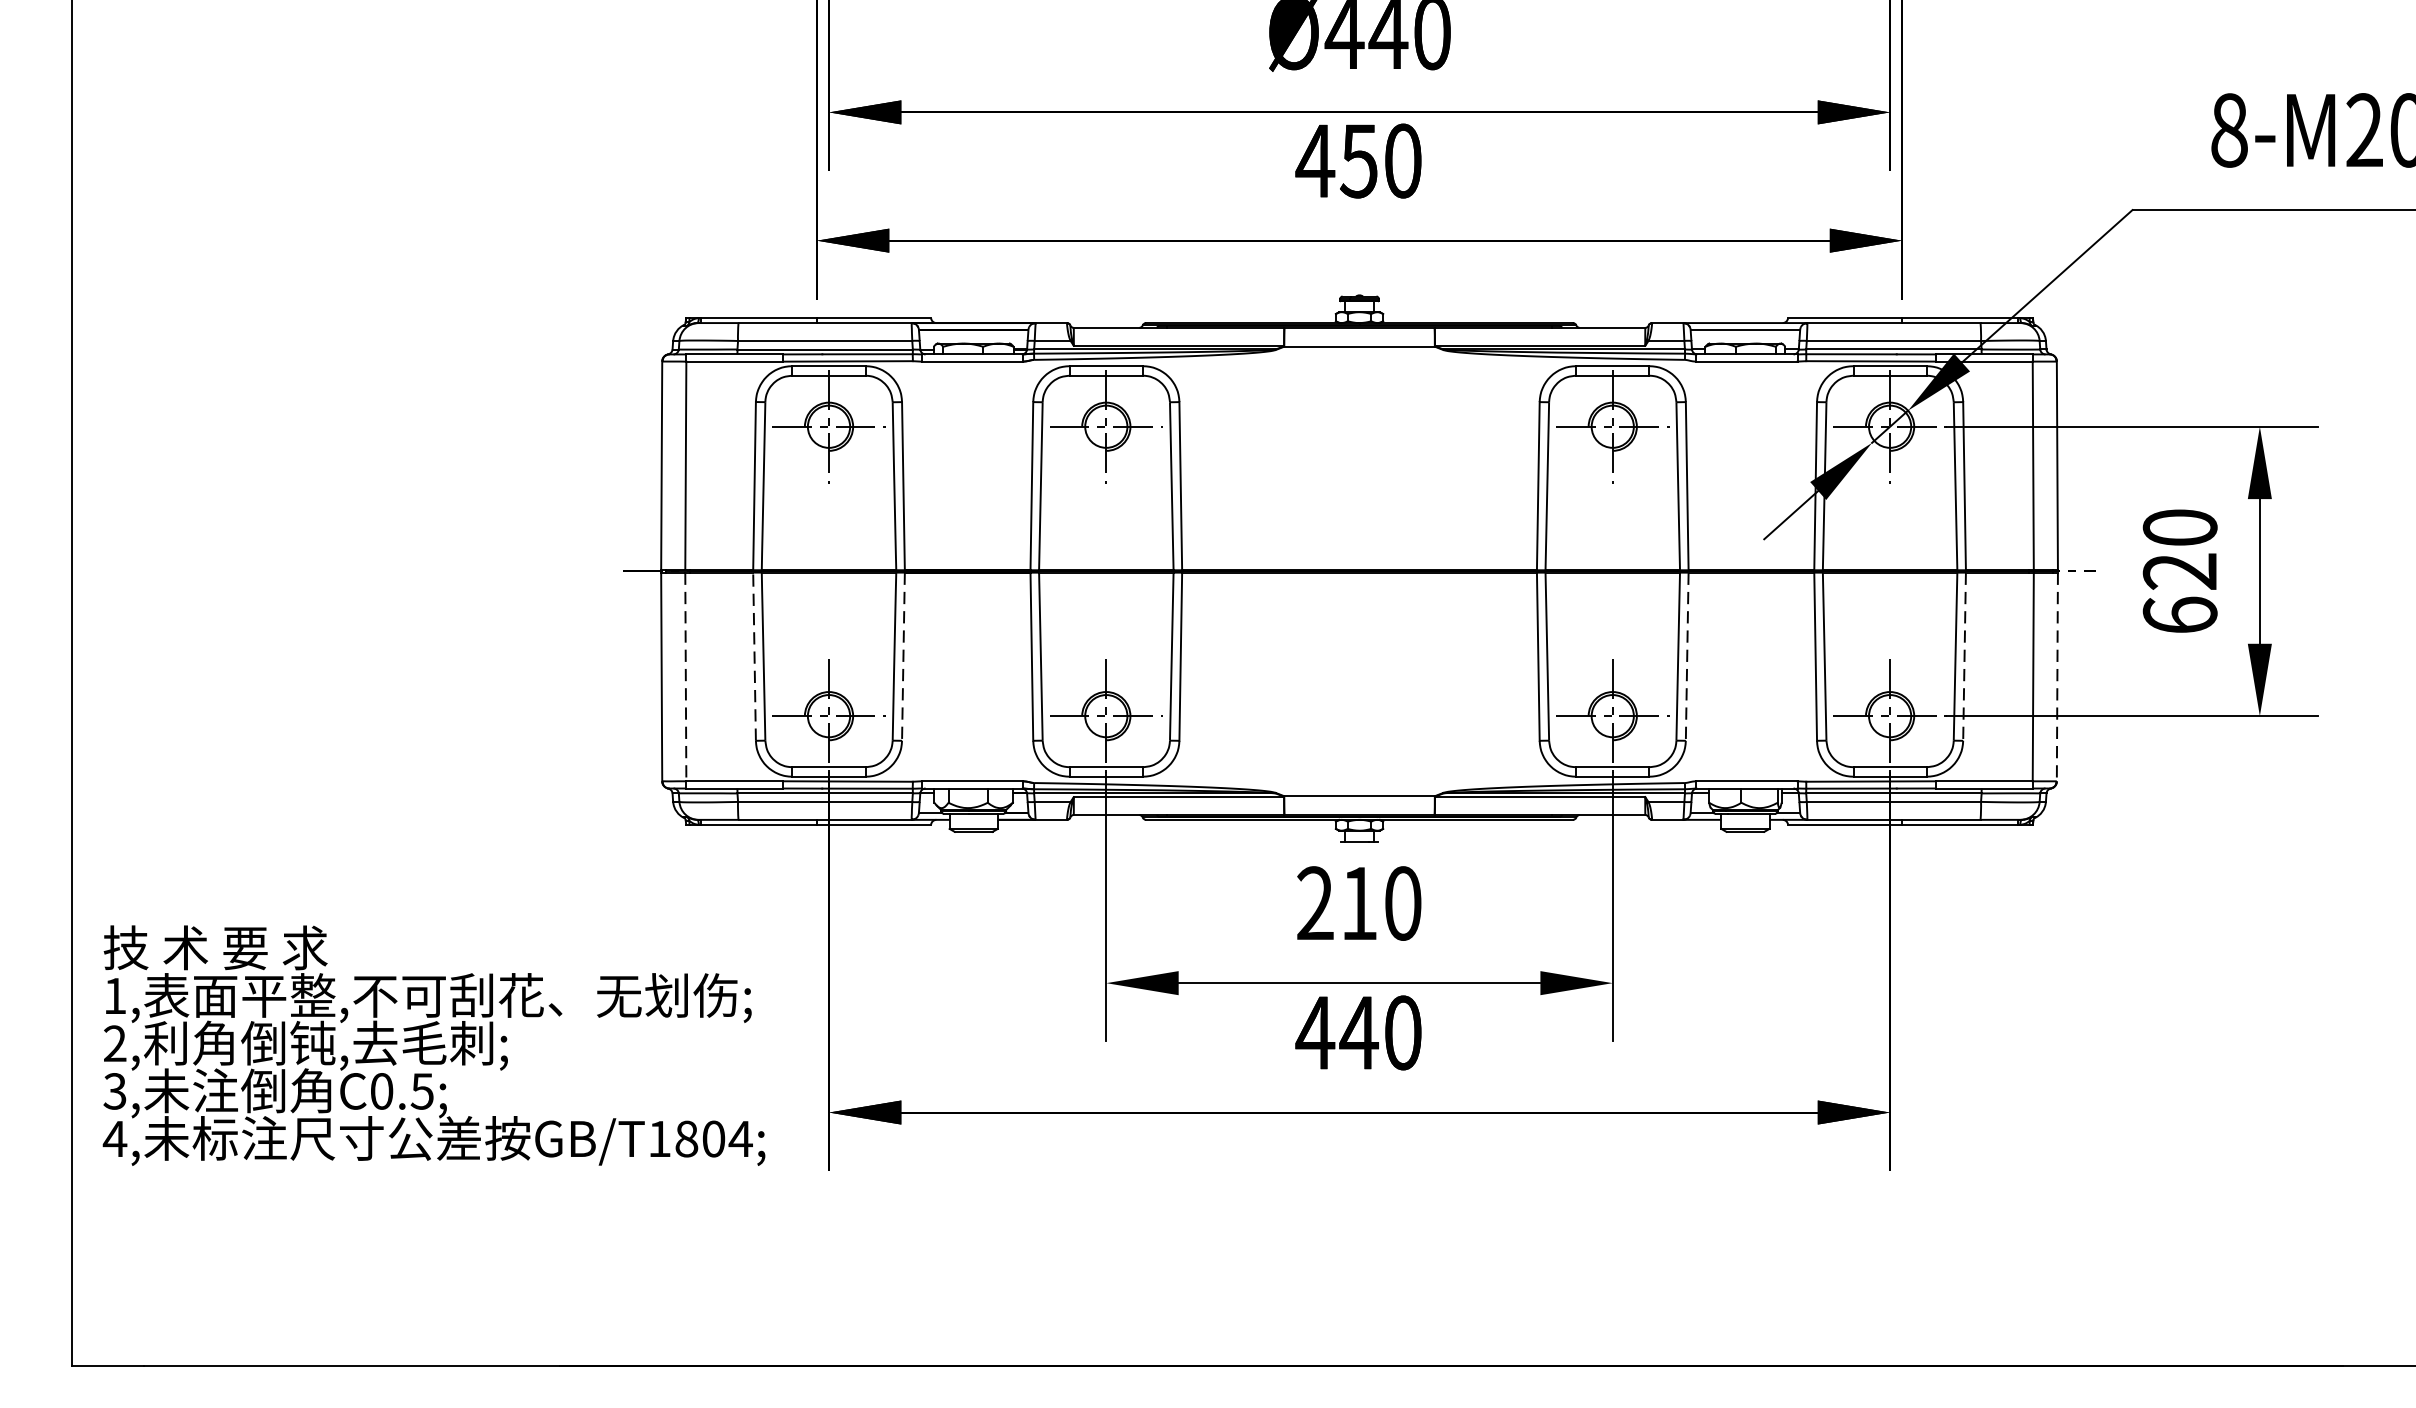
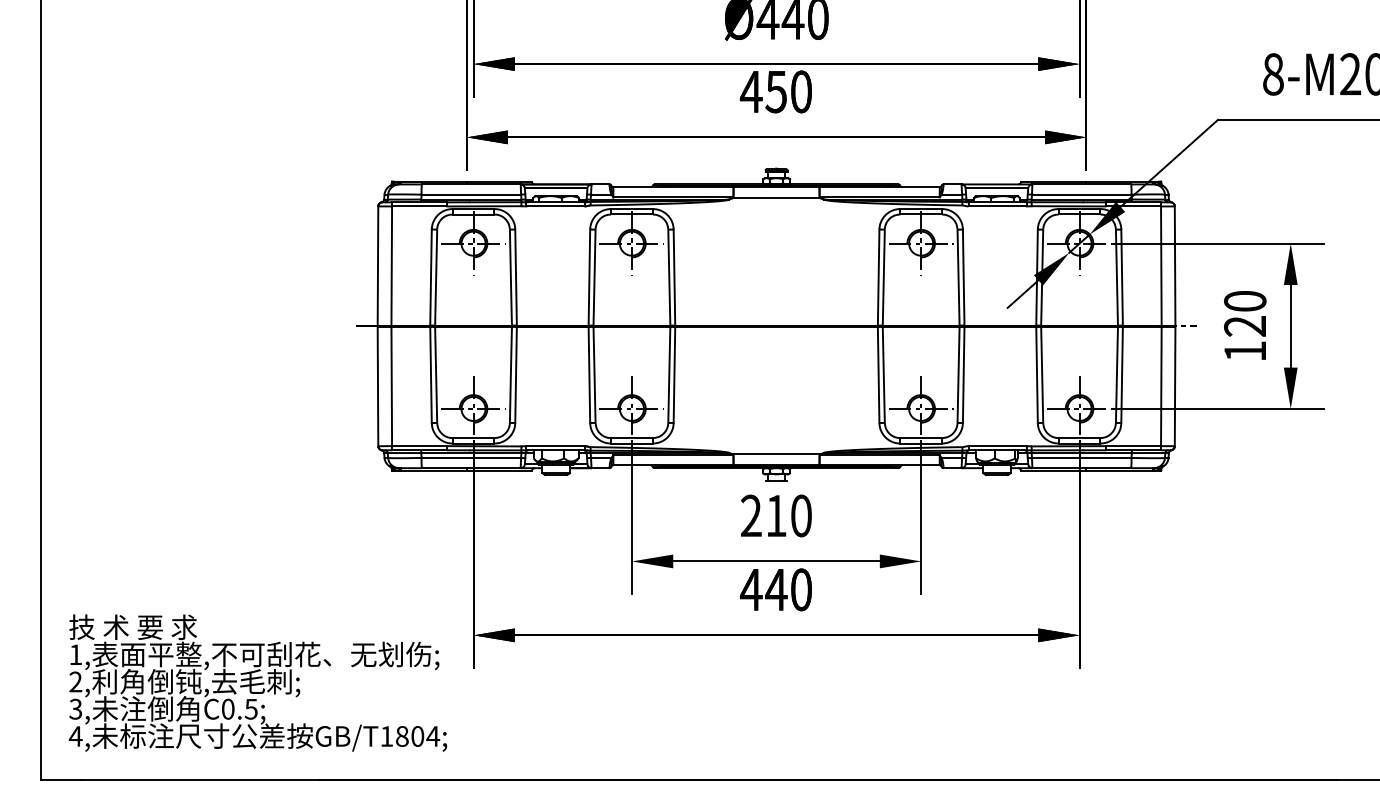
text: (2180, 613) -> (1245, 350), 620 -> 120
line: (755, 655) -> (431, 374), dashed -> solid
line: (904, 657) -> (516, 375), dashed -> solid
line: (1686, 657) -> (963, 375), dashed -> solid
line: (1965, 657) -> (1122, 375), dashed -> solid
line: (685, 676) -> (391, 386), dashed -> solid
line: (2058, 676) -> (1175, 386), dashed -> solid
text: (433, 1044) -> (257, 682), moved

